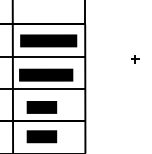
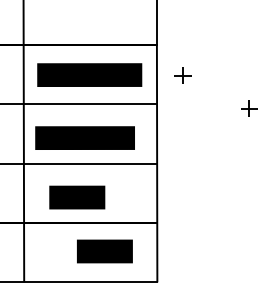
part: (99, 41) -> (183, 76), added
text: (41, 136) -> (104, 251), moved

